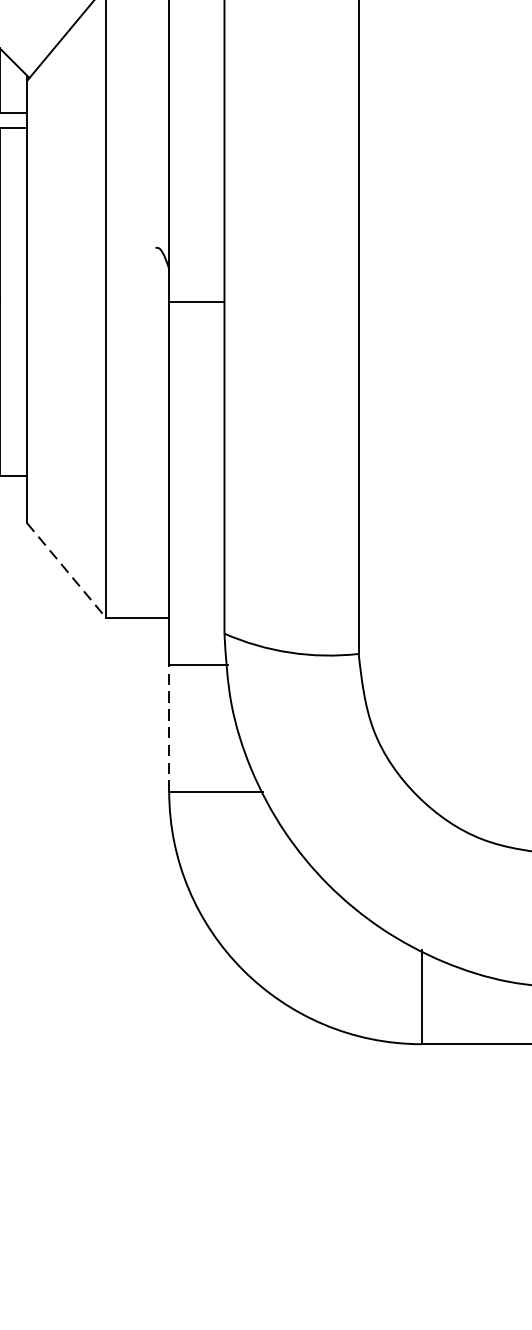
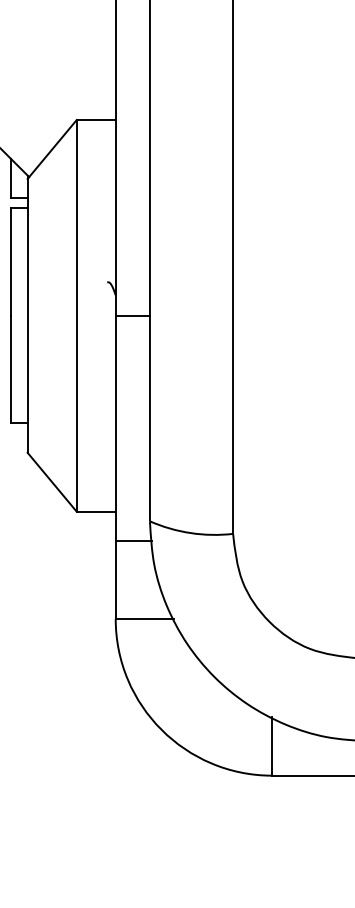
line: (67, 570) -> (52, 482), dashed -> solid
line: (168, 727) -> (115, 579), dashed -> solid

